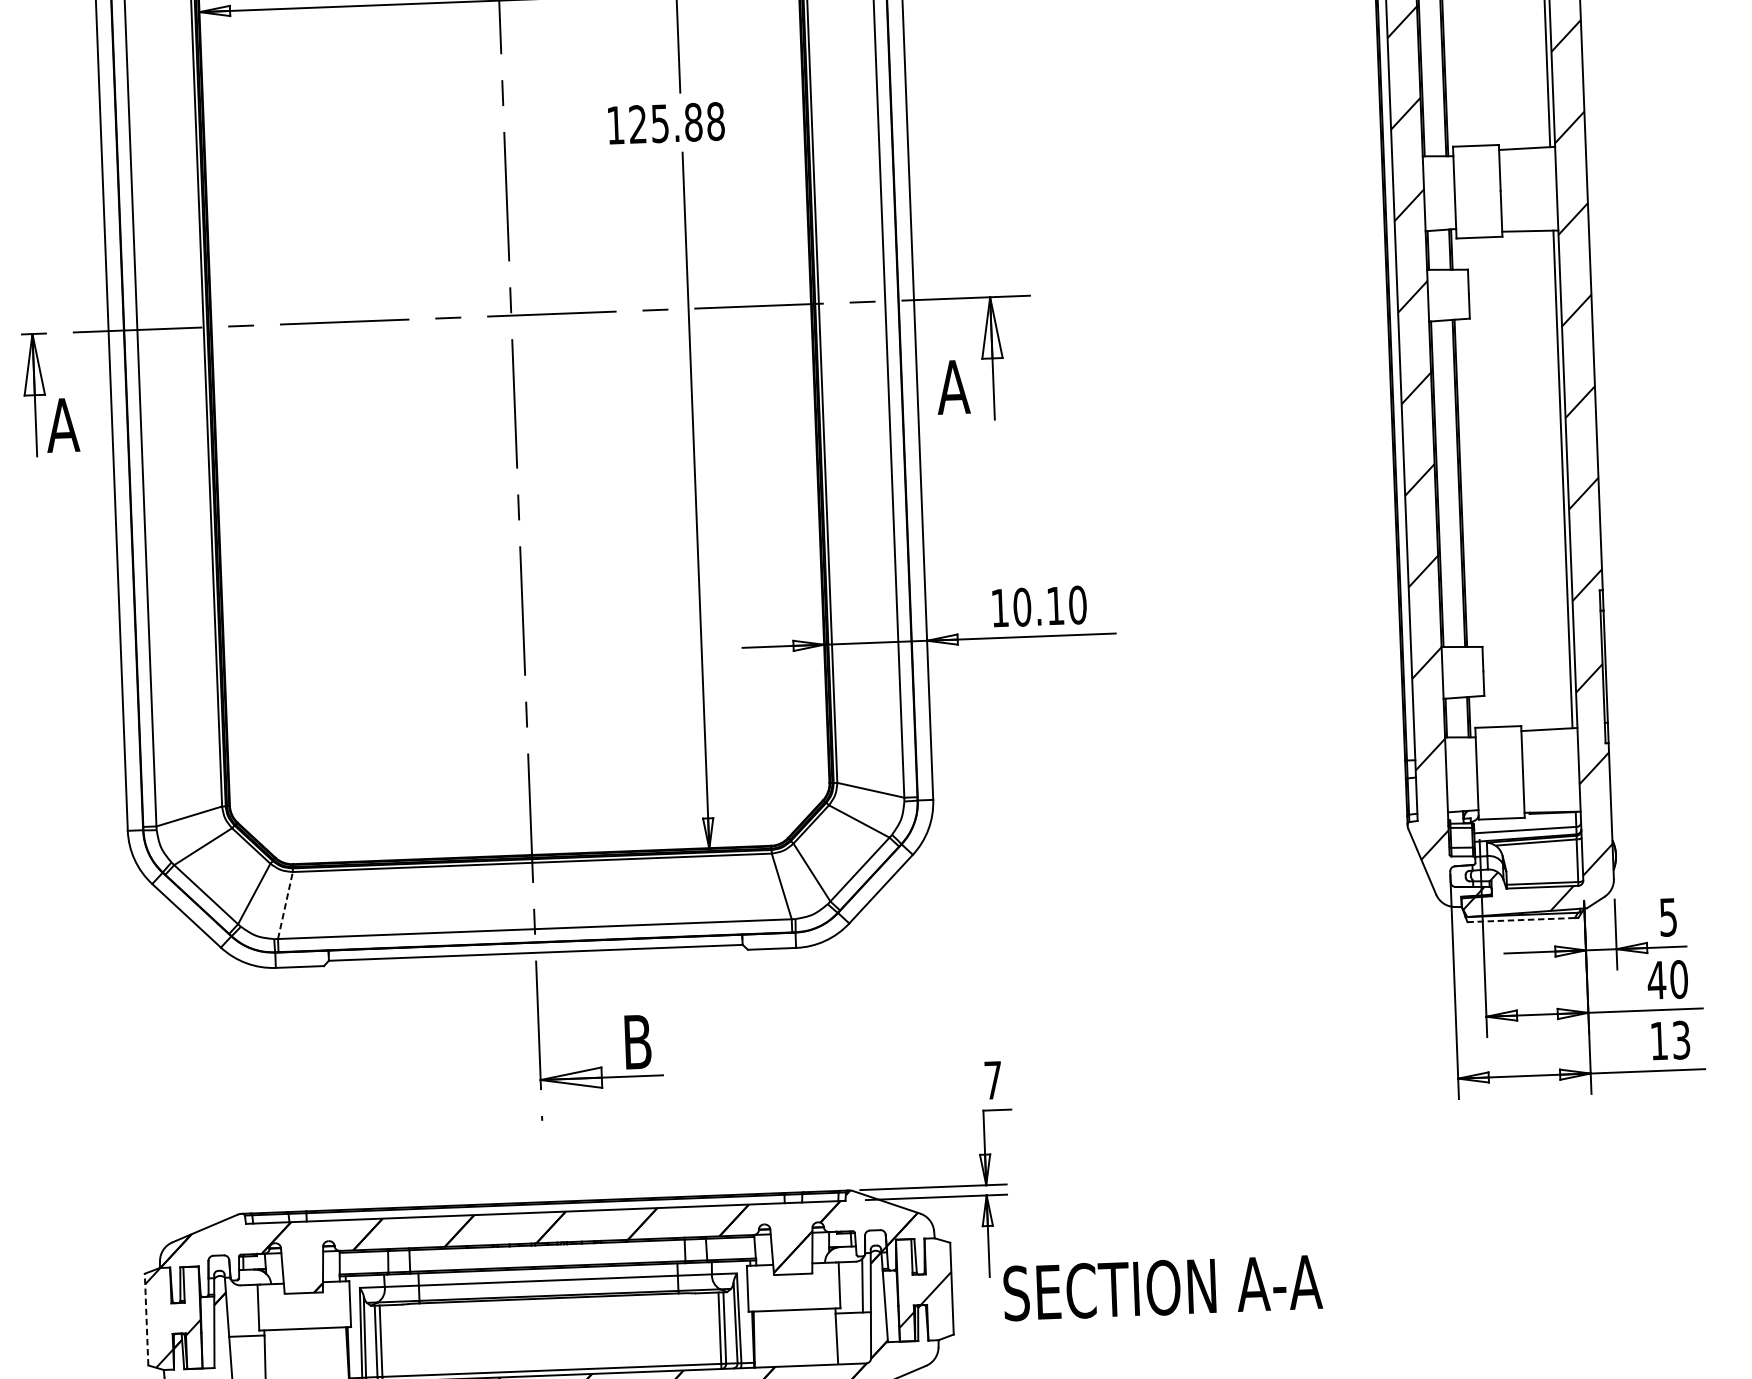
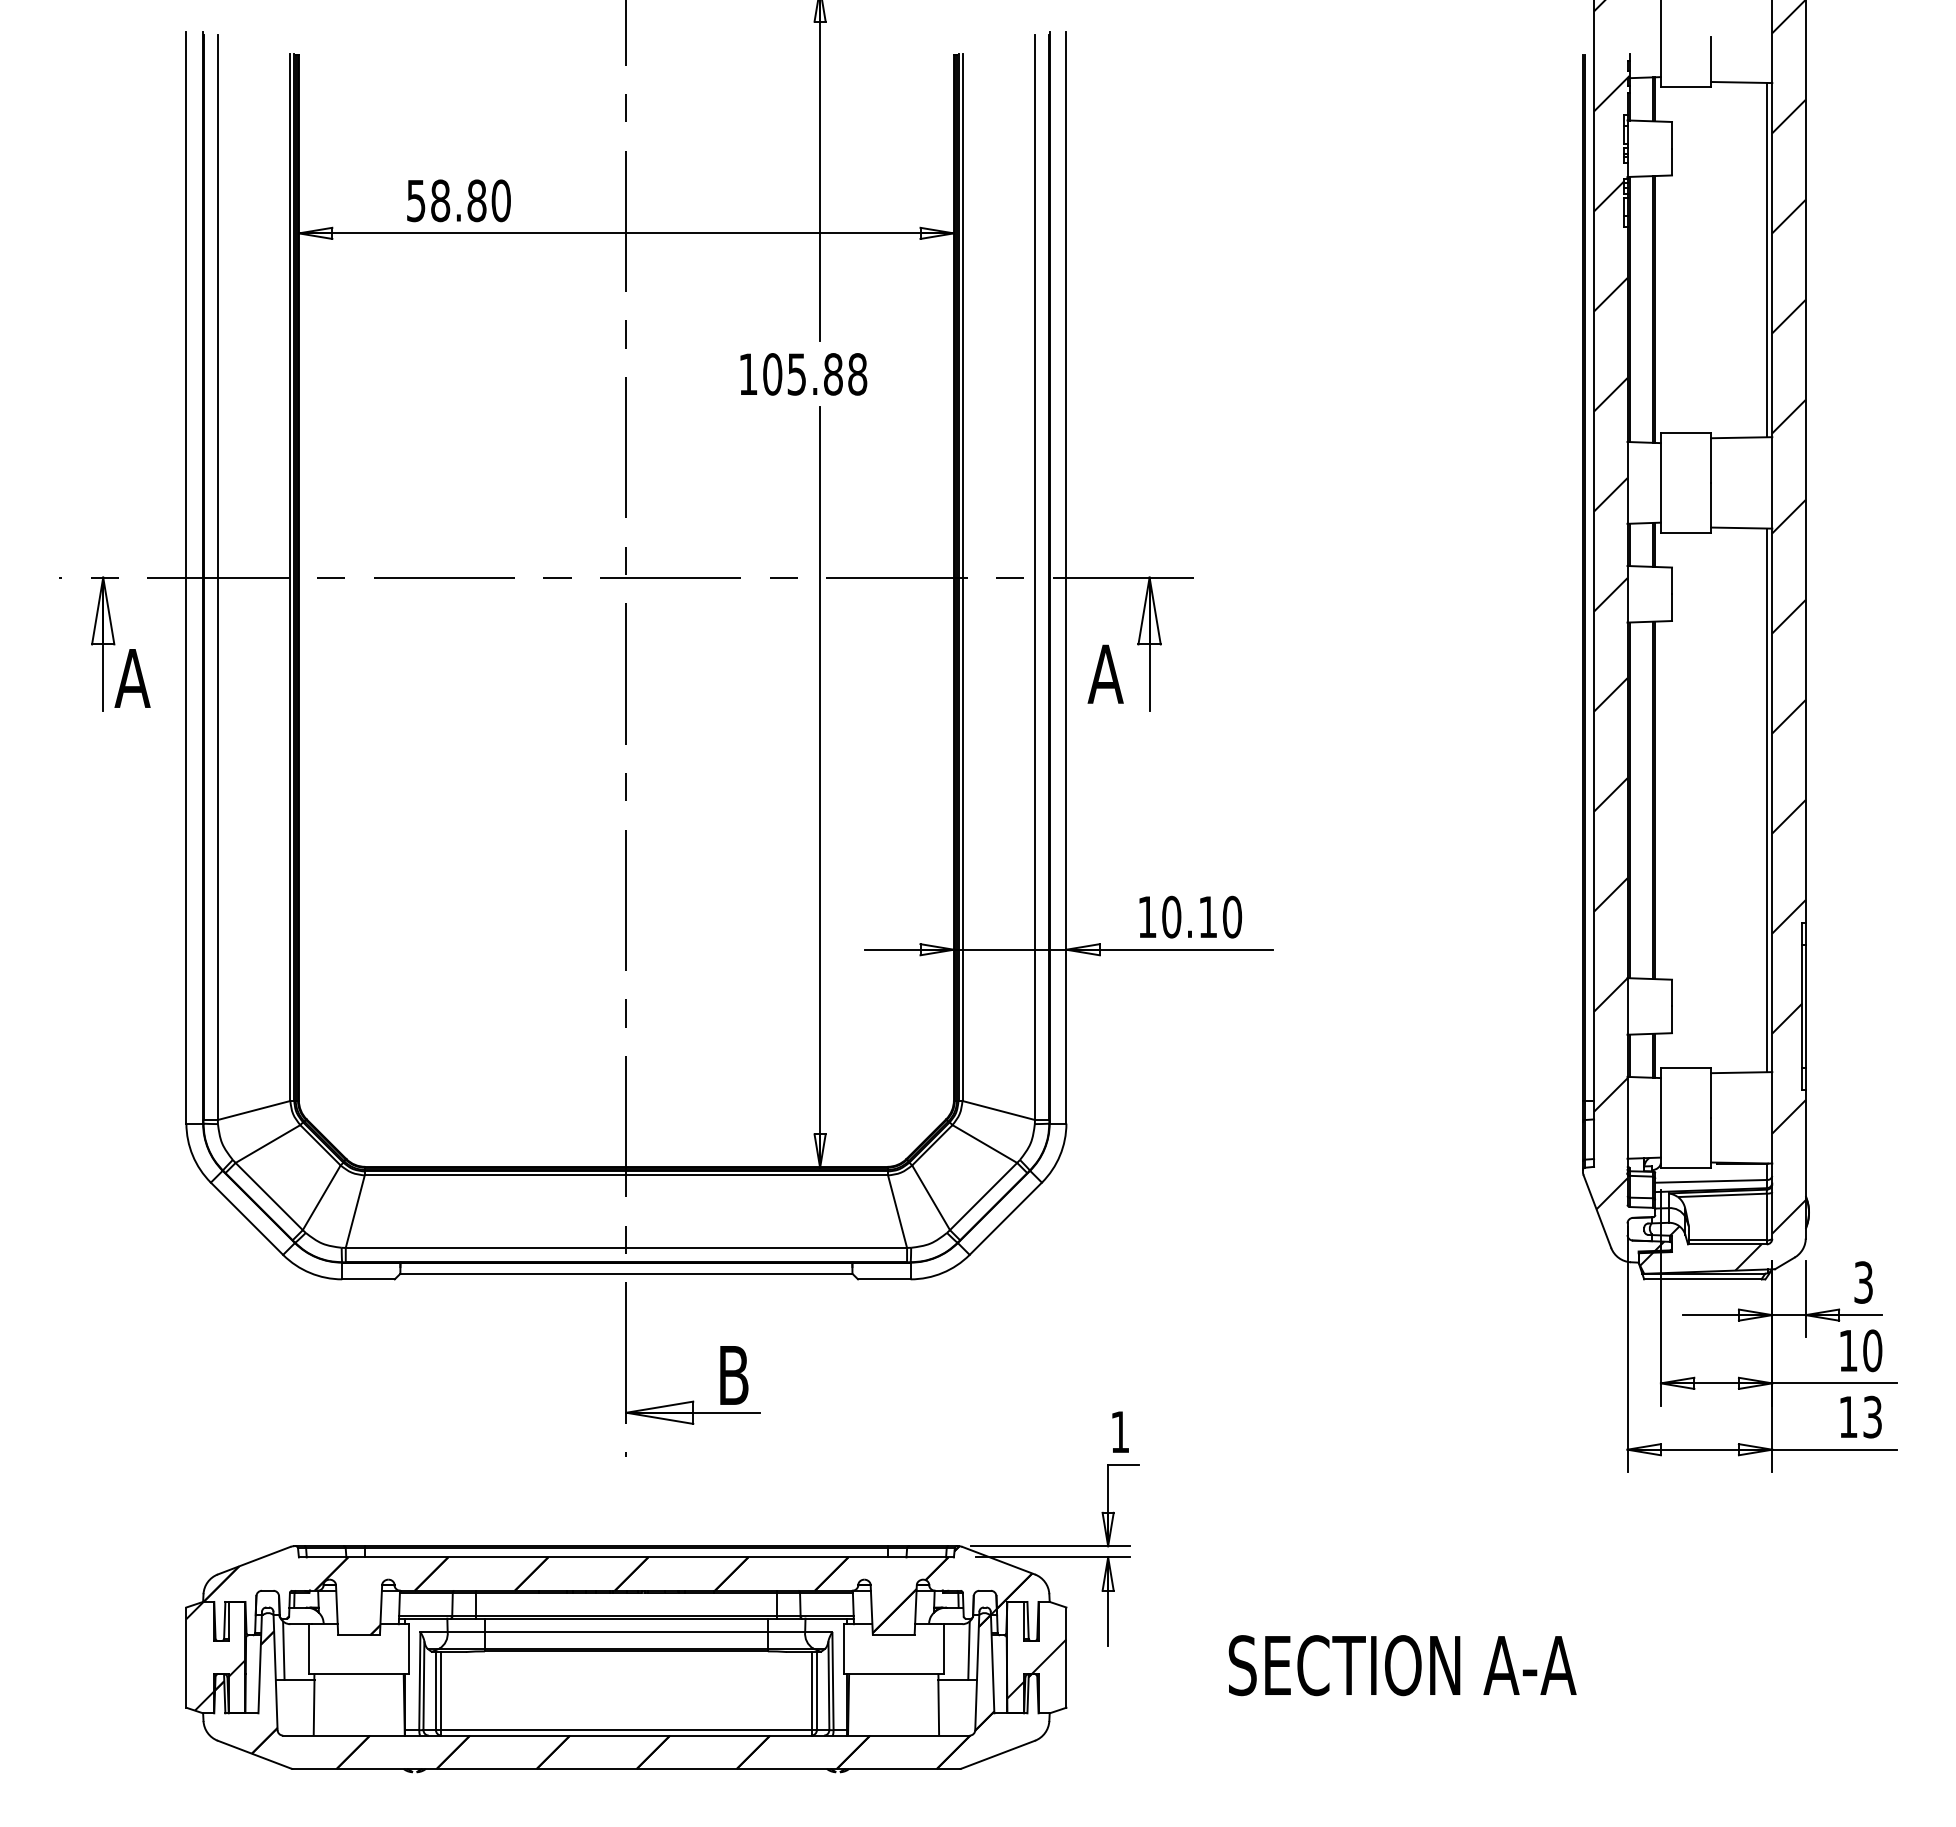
text: (637, 124) -> (772, 374), 125.88 -> 105.88
line: (285, 905) -> (355, 1211), dashed -> solid
text: (1668, 917) -> (1863, 1282), 5 -> 3
line: (1520, 920) -> (1702, 1279), dashed -> solid
text: (1656, 980) -> (1848, 1350), 40 -> 10
text: (993, 1079) -> (1120, 1431), 7 -> 1
text: (1162, 1287) -> (1402, 1665), moved
line: (235, 1309) -> (283, 1650), added
line: (146, 1319) -> (186, 1657), dashed -> solid

